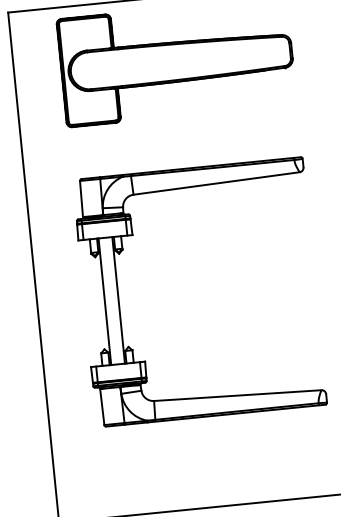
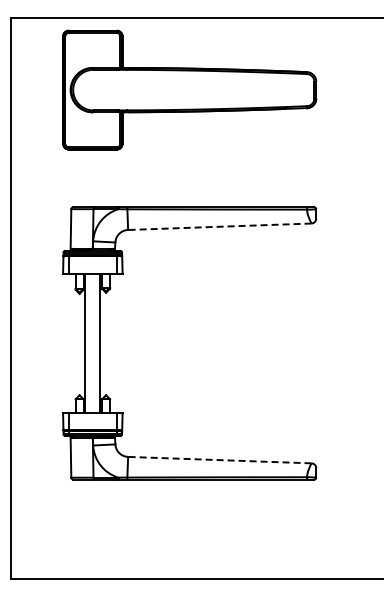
line: (216, 183) -> (219, 226), solid -> dashed
line: (237, 395) -> (219, 460), solid -> dashed

